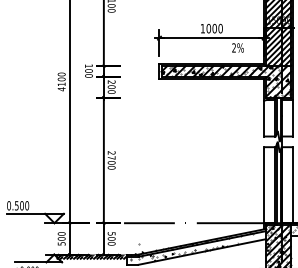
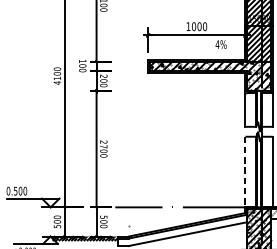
text: (234, 47) -> (217, 44), 2% -> 4%
line: (264, 188) -> (245, 175), solid -> dashed
hatch: (191, 247) -> (177, 229), removed

